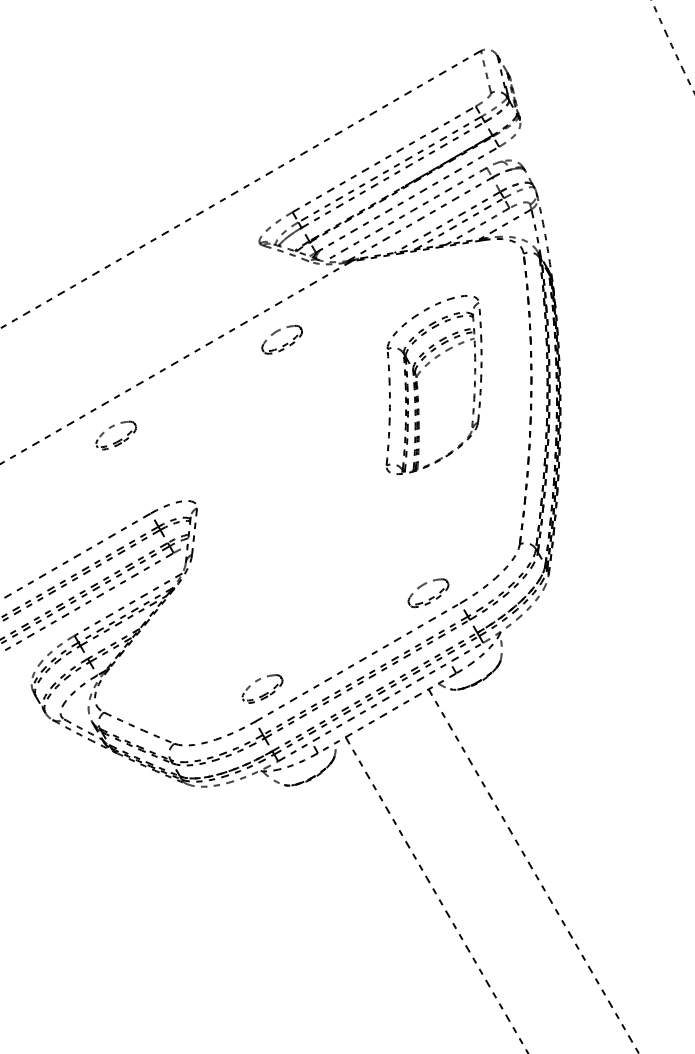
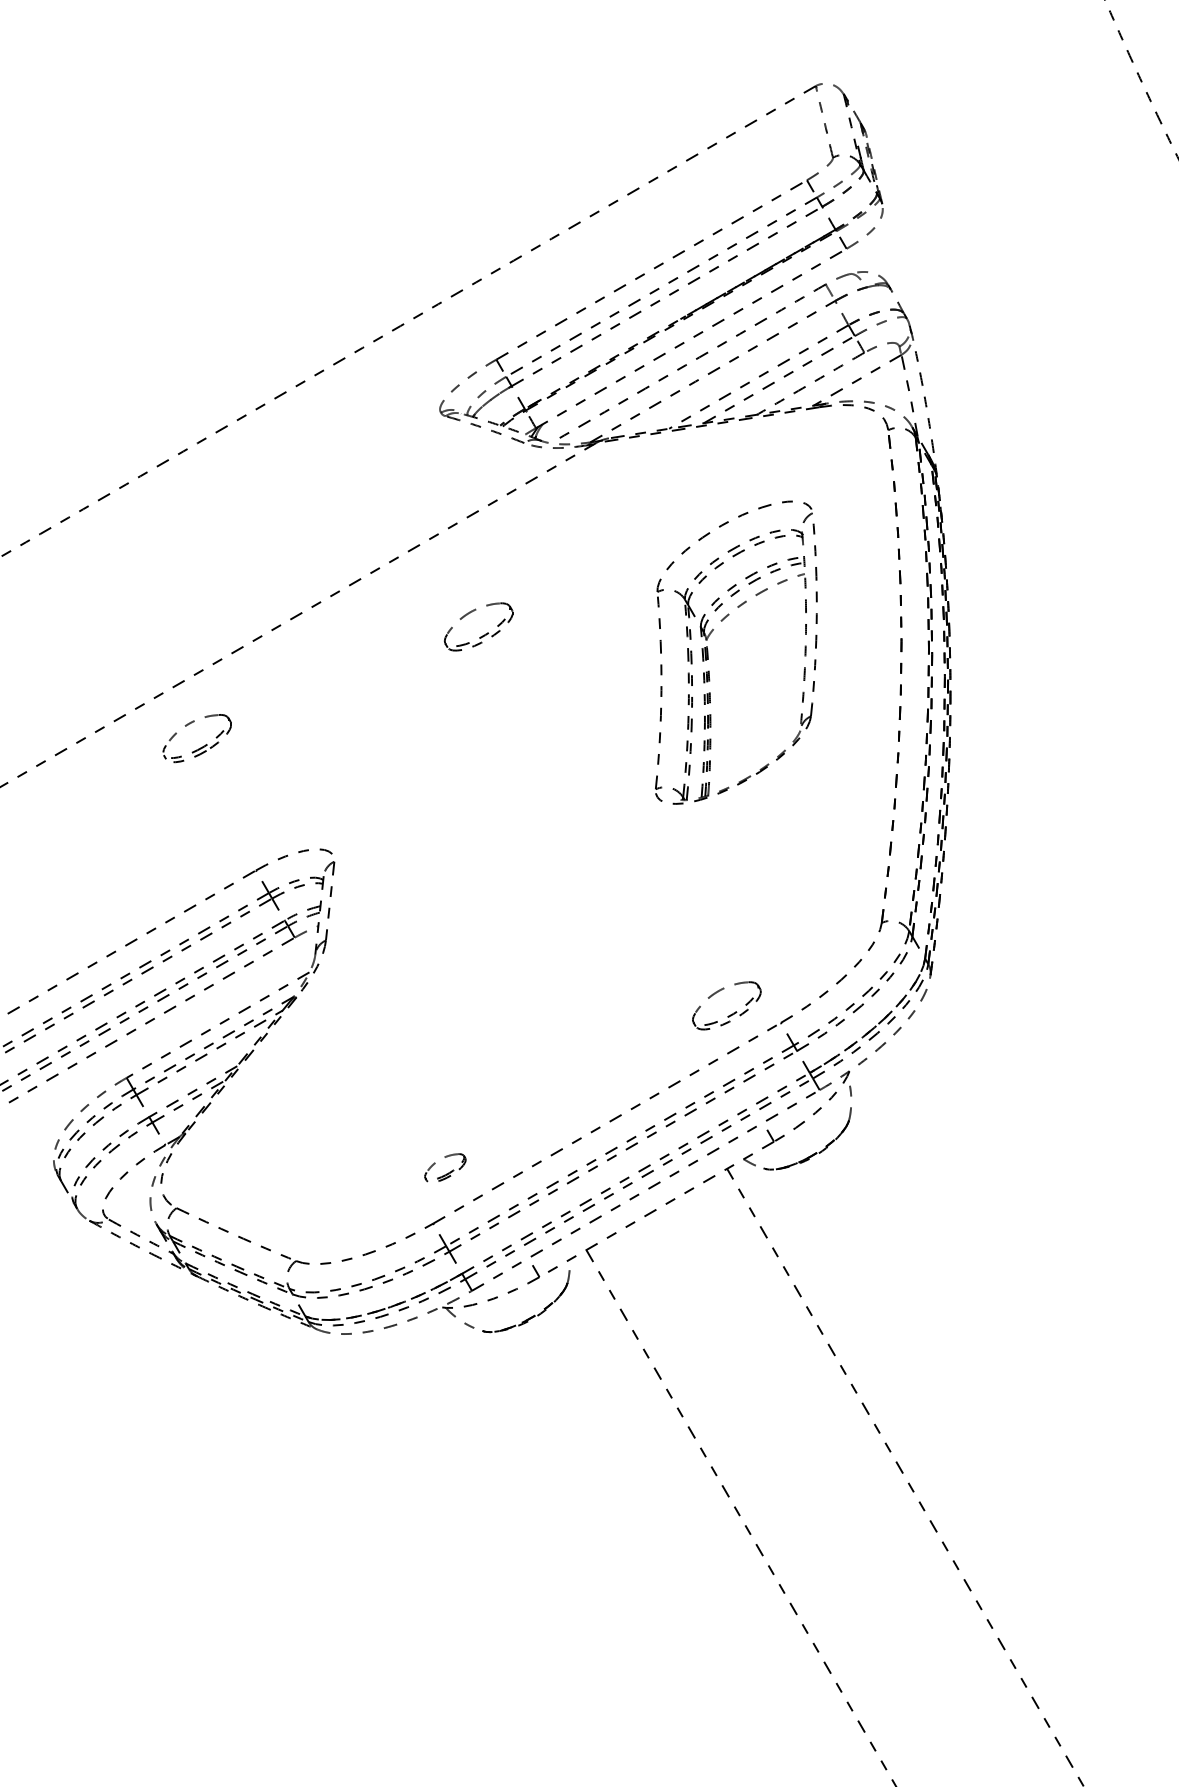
part: (281, 339) -> (477, 626), moved
part: (262, 688) -> (445, 1167), size x0.6

